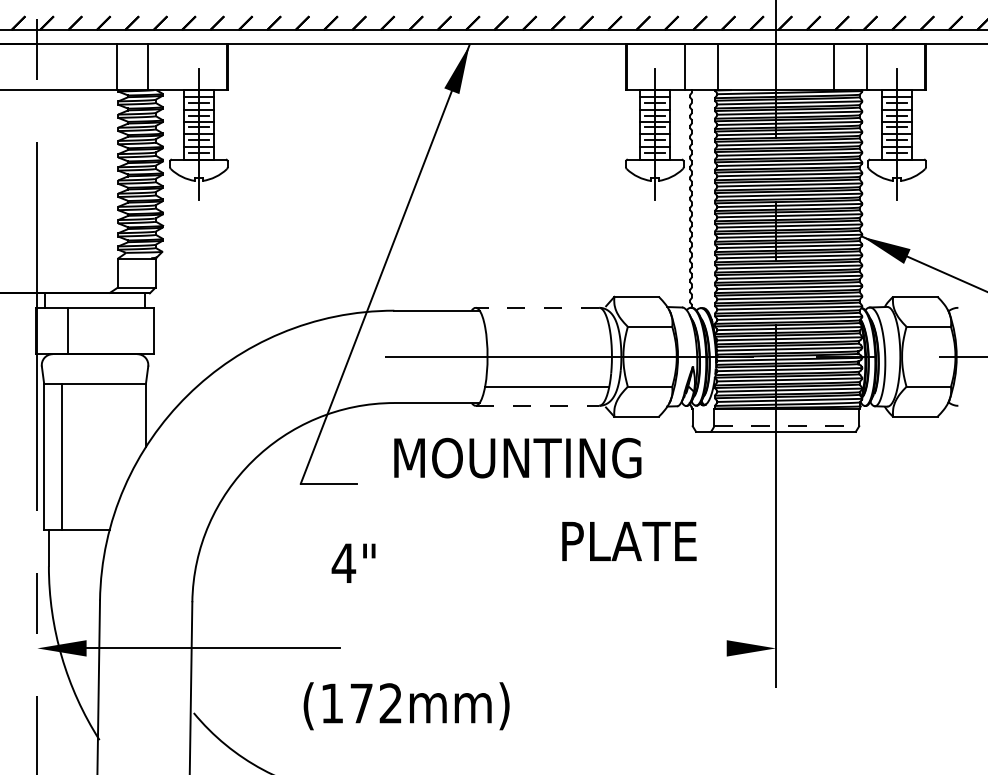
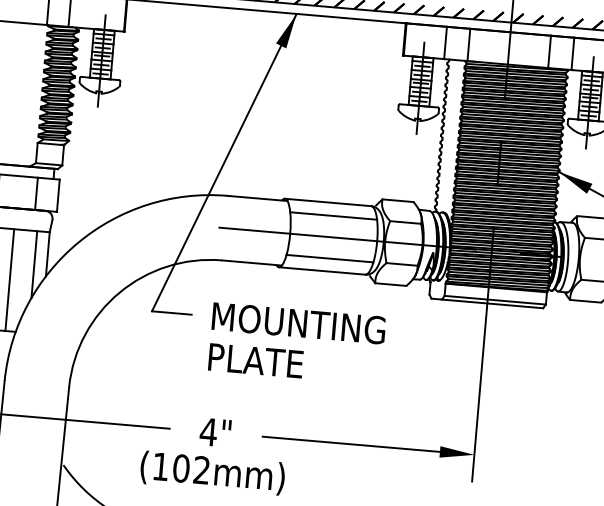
line: (537, 307) -> (328, 202), dashed -> solid
line: (546, 326) -> (333, 216), added
line: (122, 331) -> (36, 194), added
line: (537, 405) -> (322, 270), dashed -> solid
line: (787, 426) -> (495, 300), dashed -> solid
line: (128, 431) -> (34, 264), added
line: (95, 456) -> (10, 279), added
text: (517, 457) -> (298, 322), moved
text: (629, 541) -> (256, 360), moved
text: (353, 562) -> (215, 432), moved
line: (599, 648) -> (350, 444), added
text: (361, 703) -> (181, 468), (172mm) -> (102mm)

